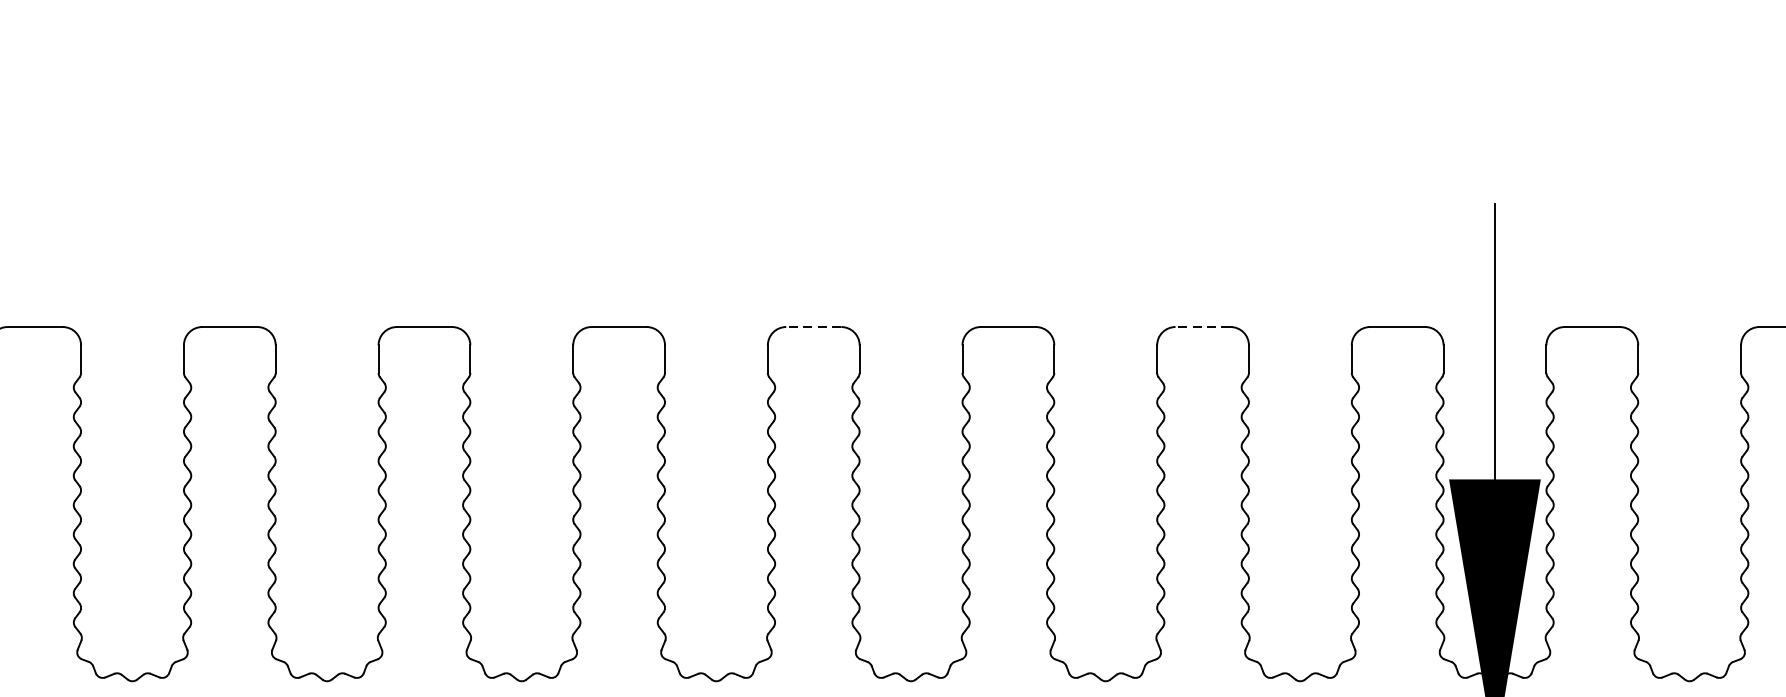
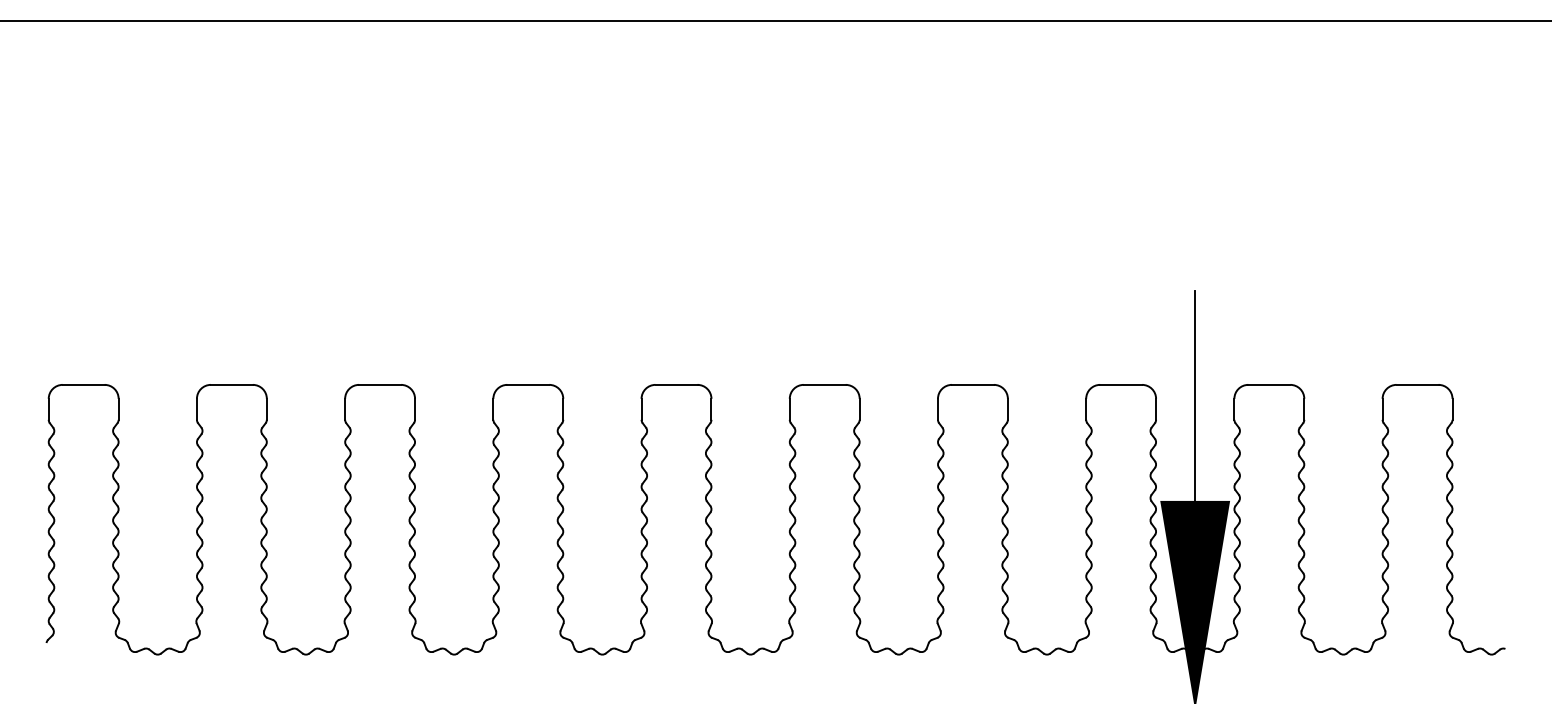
line: (813, 326) -> (676, 384), dashed -> solid
line: (1202, 326) -> (972, 384), dashed -> solid

